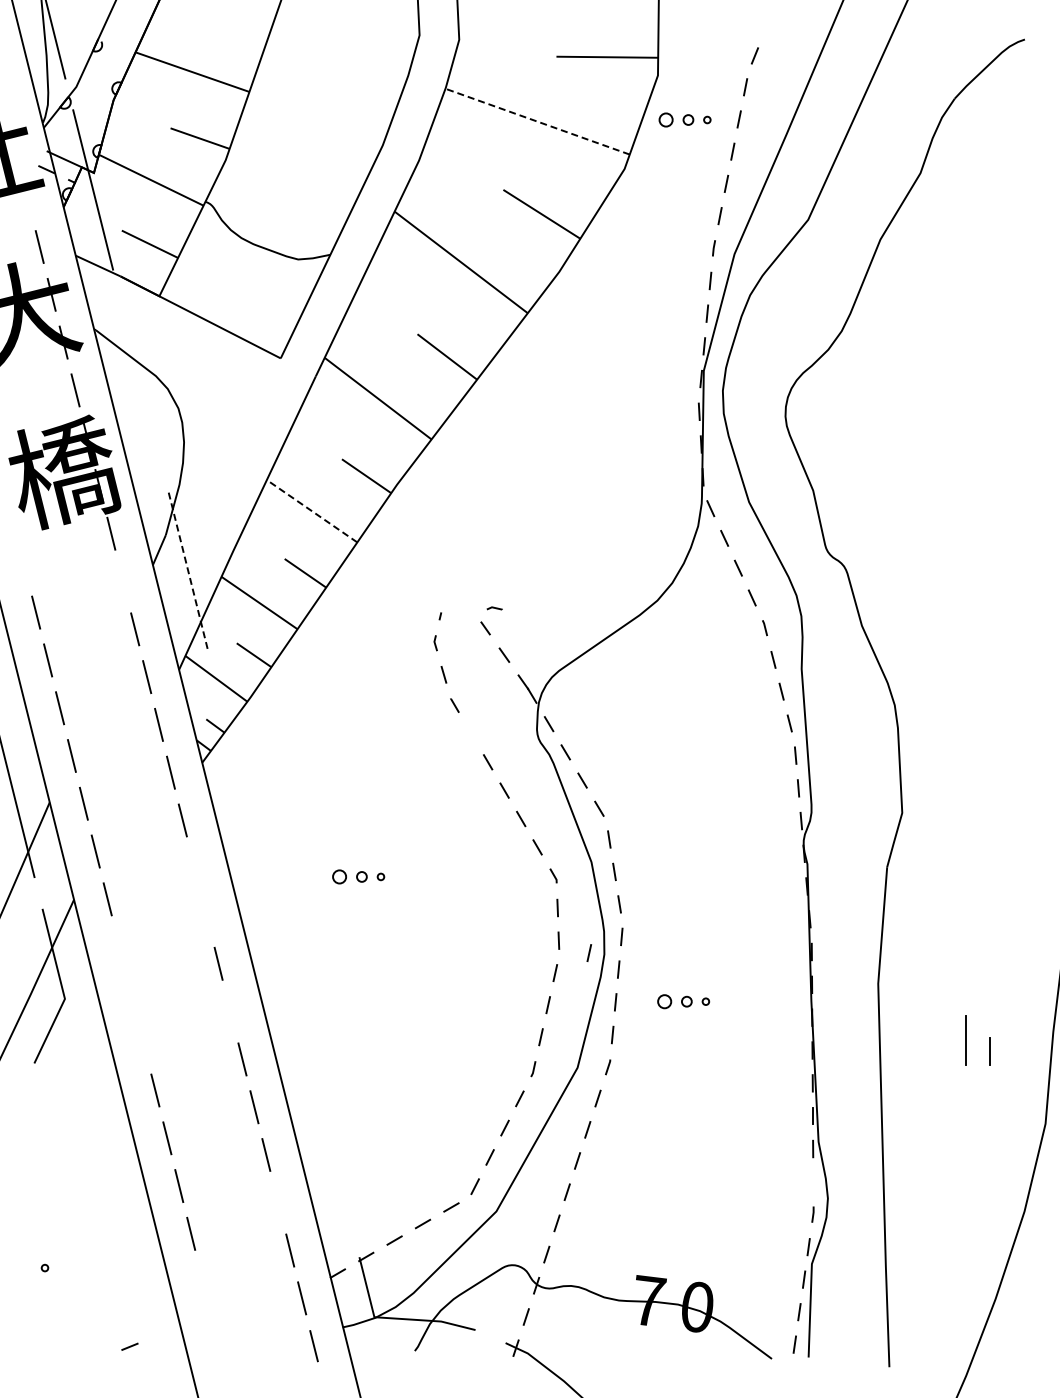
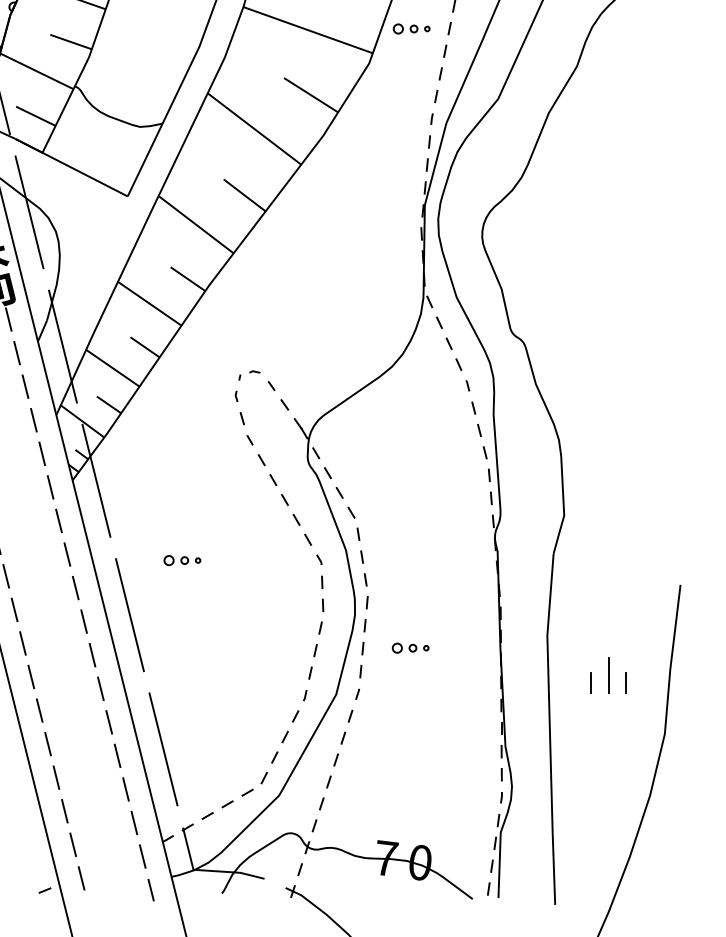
line: (537, 121) -> (308, 30), dashed -> solid
line: (140, 380) -> (29, 211), added
line: (312, 511) -> (150, 303), dashed -> solid
line: (188, 572) -> (62, 346), dashed -> solid
line: (123, 581) -> (17, 353), added
line: (494, 608) -> (254, 372), moved
line: (471, 733) -> (261, 459), added
line: (236, 763) -> (96, 480), added
line: (194, 868) -> (67, 554), added
line: (206, 915) -> (75, 587), added
line: (119, 947) -> (14, 610), added
line: (589, 952) -> (344, 613), removed
line: (283, 954) -> (129, 615), added
line: (131, 994) -> (22, 643), added
line: (230, 1011) -> (92, 655), added
line: (143, 1042) -> (31, 676), added
line: (941, 1051) -> (591, 683), added
line: (331, 1145) -> (163, 749), added
line: (813, 1181) -> (501, 774), added
line: (278, 1202) -> (126, 789), added
line: (203, 1281) -> (73, 844), added
line: (215, 1329) -> (81, 878), added
line: (129, 1346) -> (44, 890), moved

